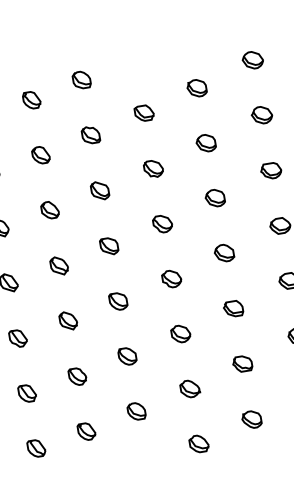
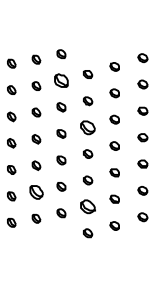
part: (90, 134) -> (61, 80), size x1.6
part: (163, 223) -> (88, 127), size x1.6
part: (77, 376) -> (36, 192), size x1.6
part: (190, 388) -> (88, 206), size x1.6

